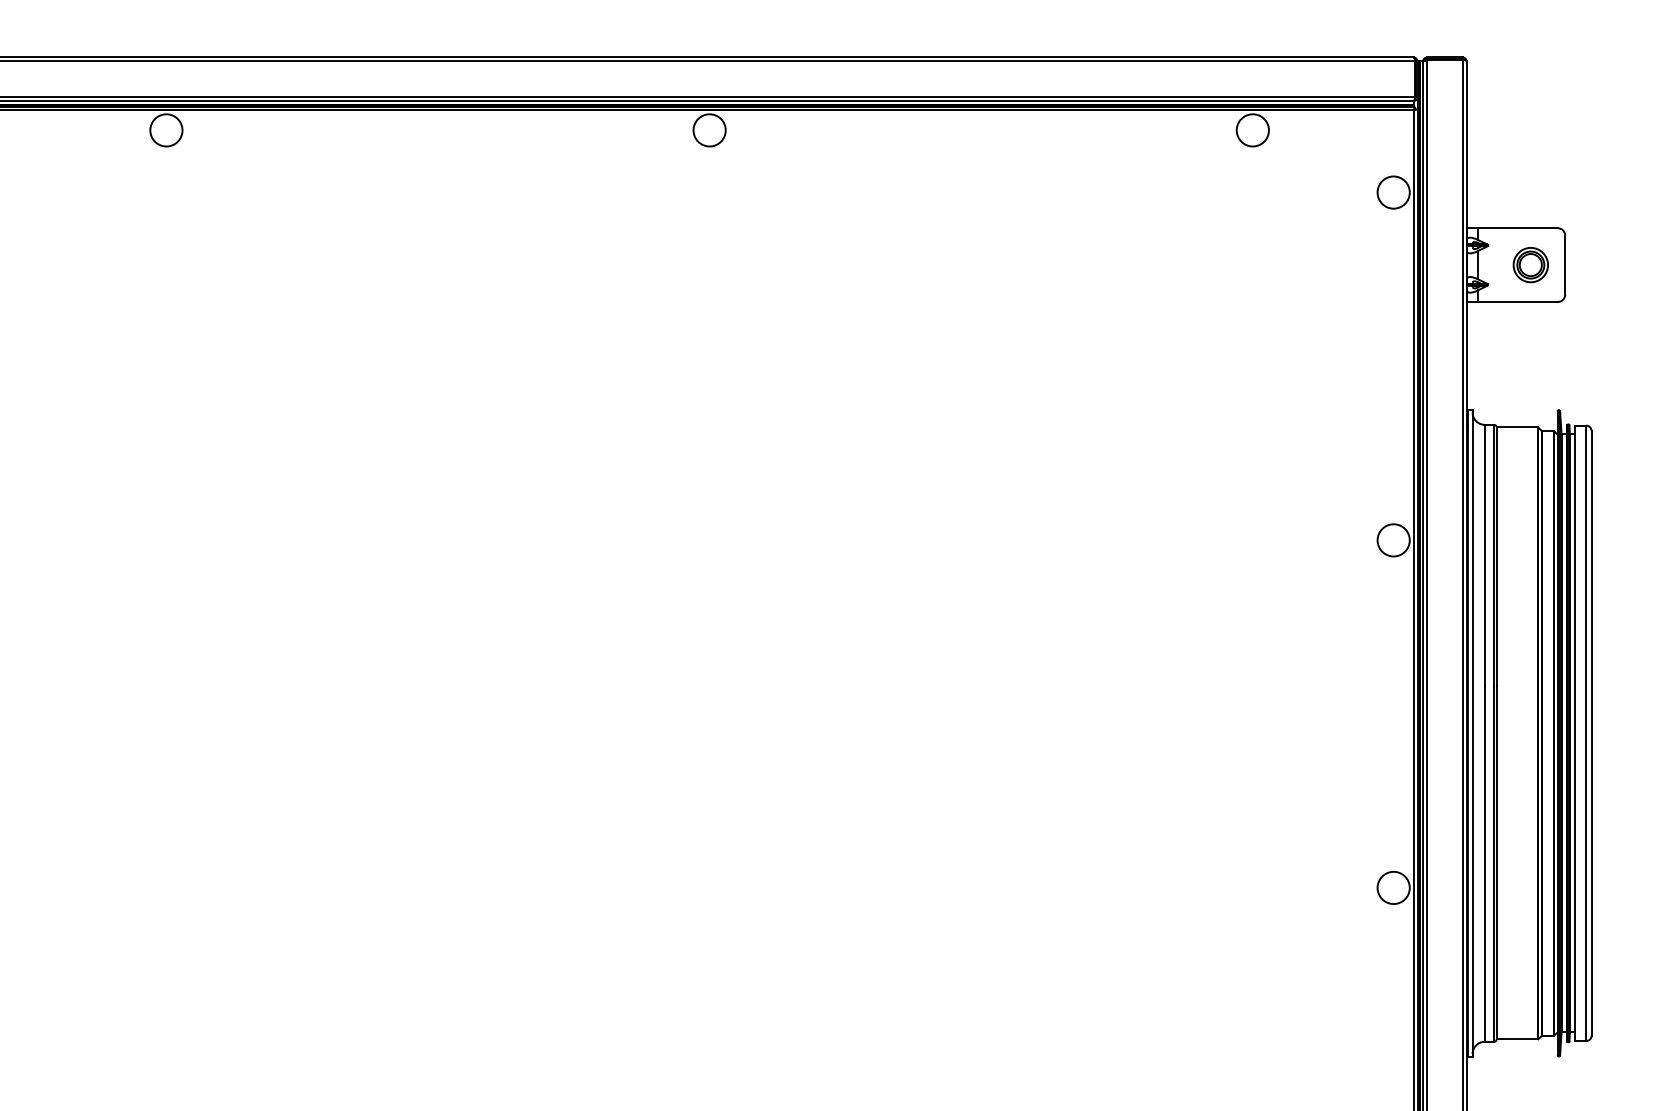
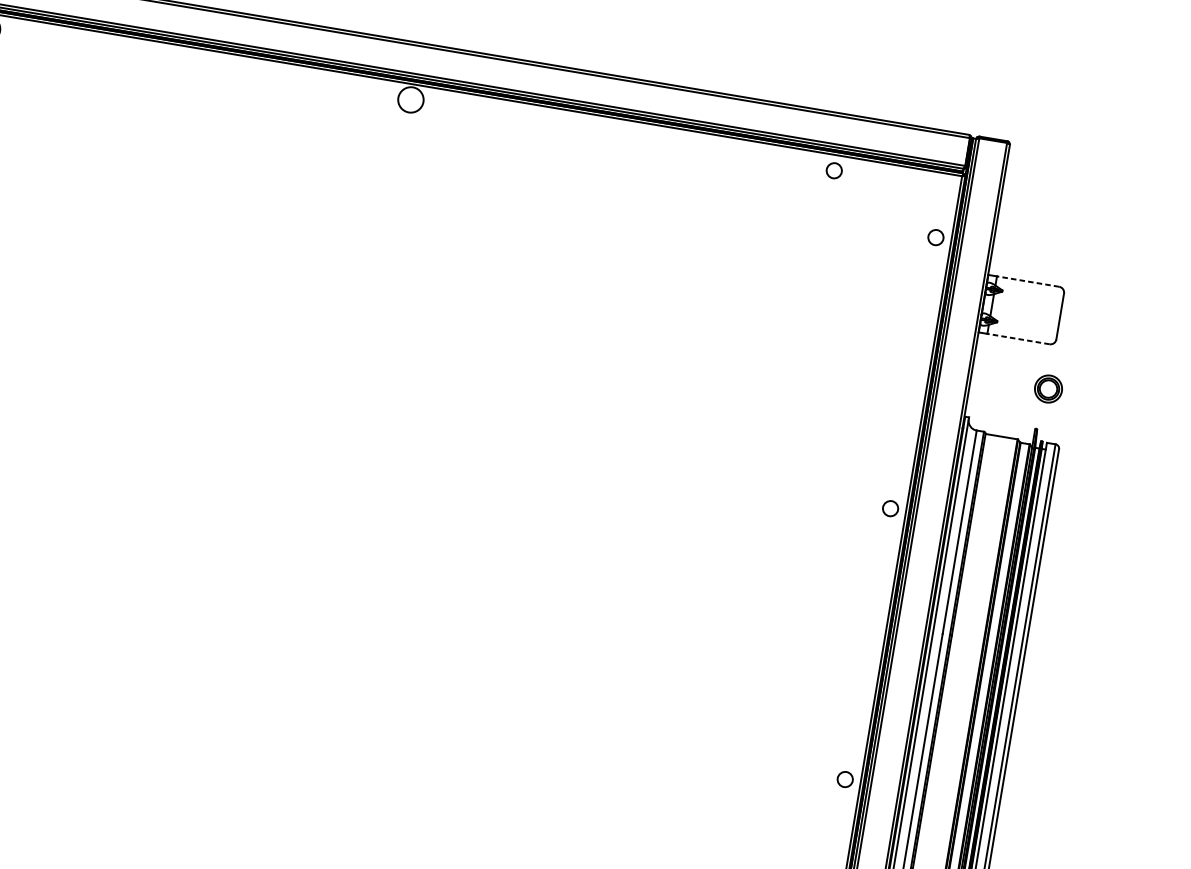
circle: (1252, 130) -> (834, 170), size x0.6
circle: (1393, 192) -> (935, 237), size x0.6
line: (1517, 228) -> (1027, 281), solid -> dashed
part: (1530, 265) -> (1048, 389), moved
line: (1517, 301) -> (1018, 338), solid -> dashed
circle: (1393, 540) -> (890, 508), size x0.6
circle: (1393, 887) -> (845, 779), size x0.6

